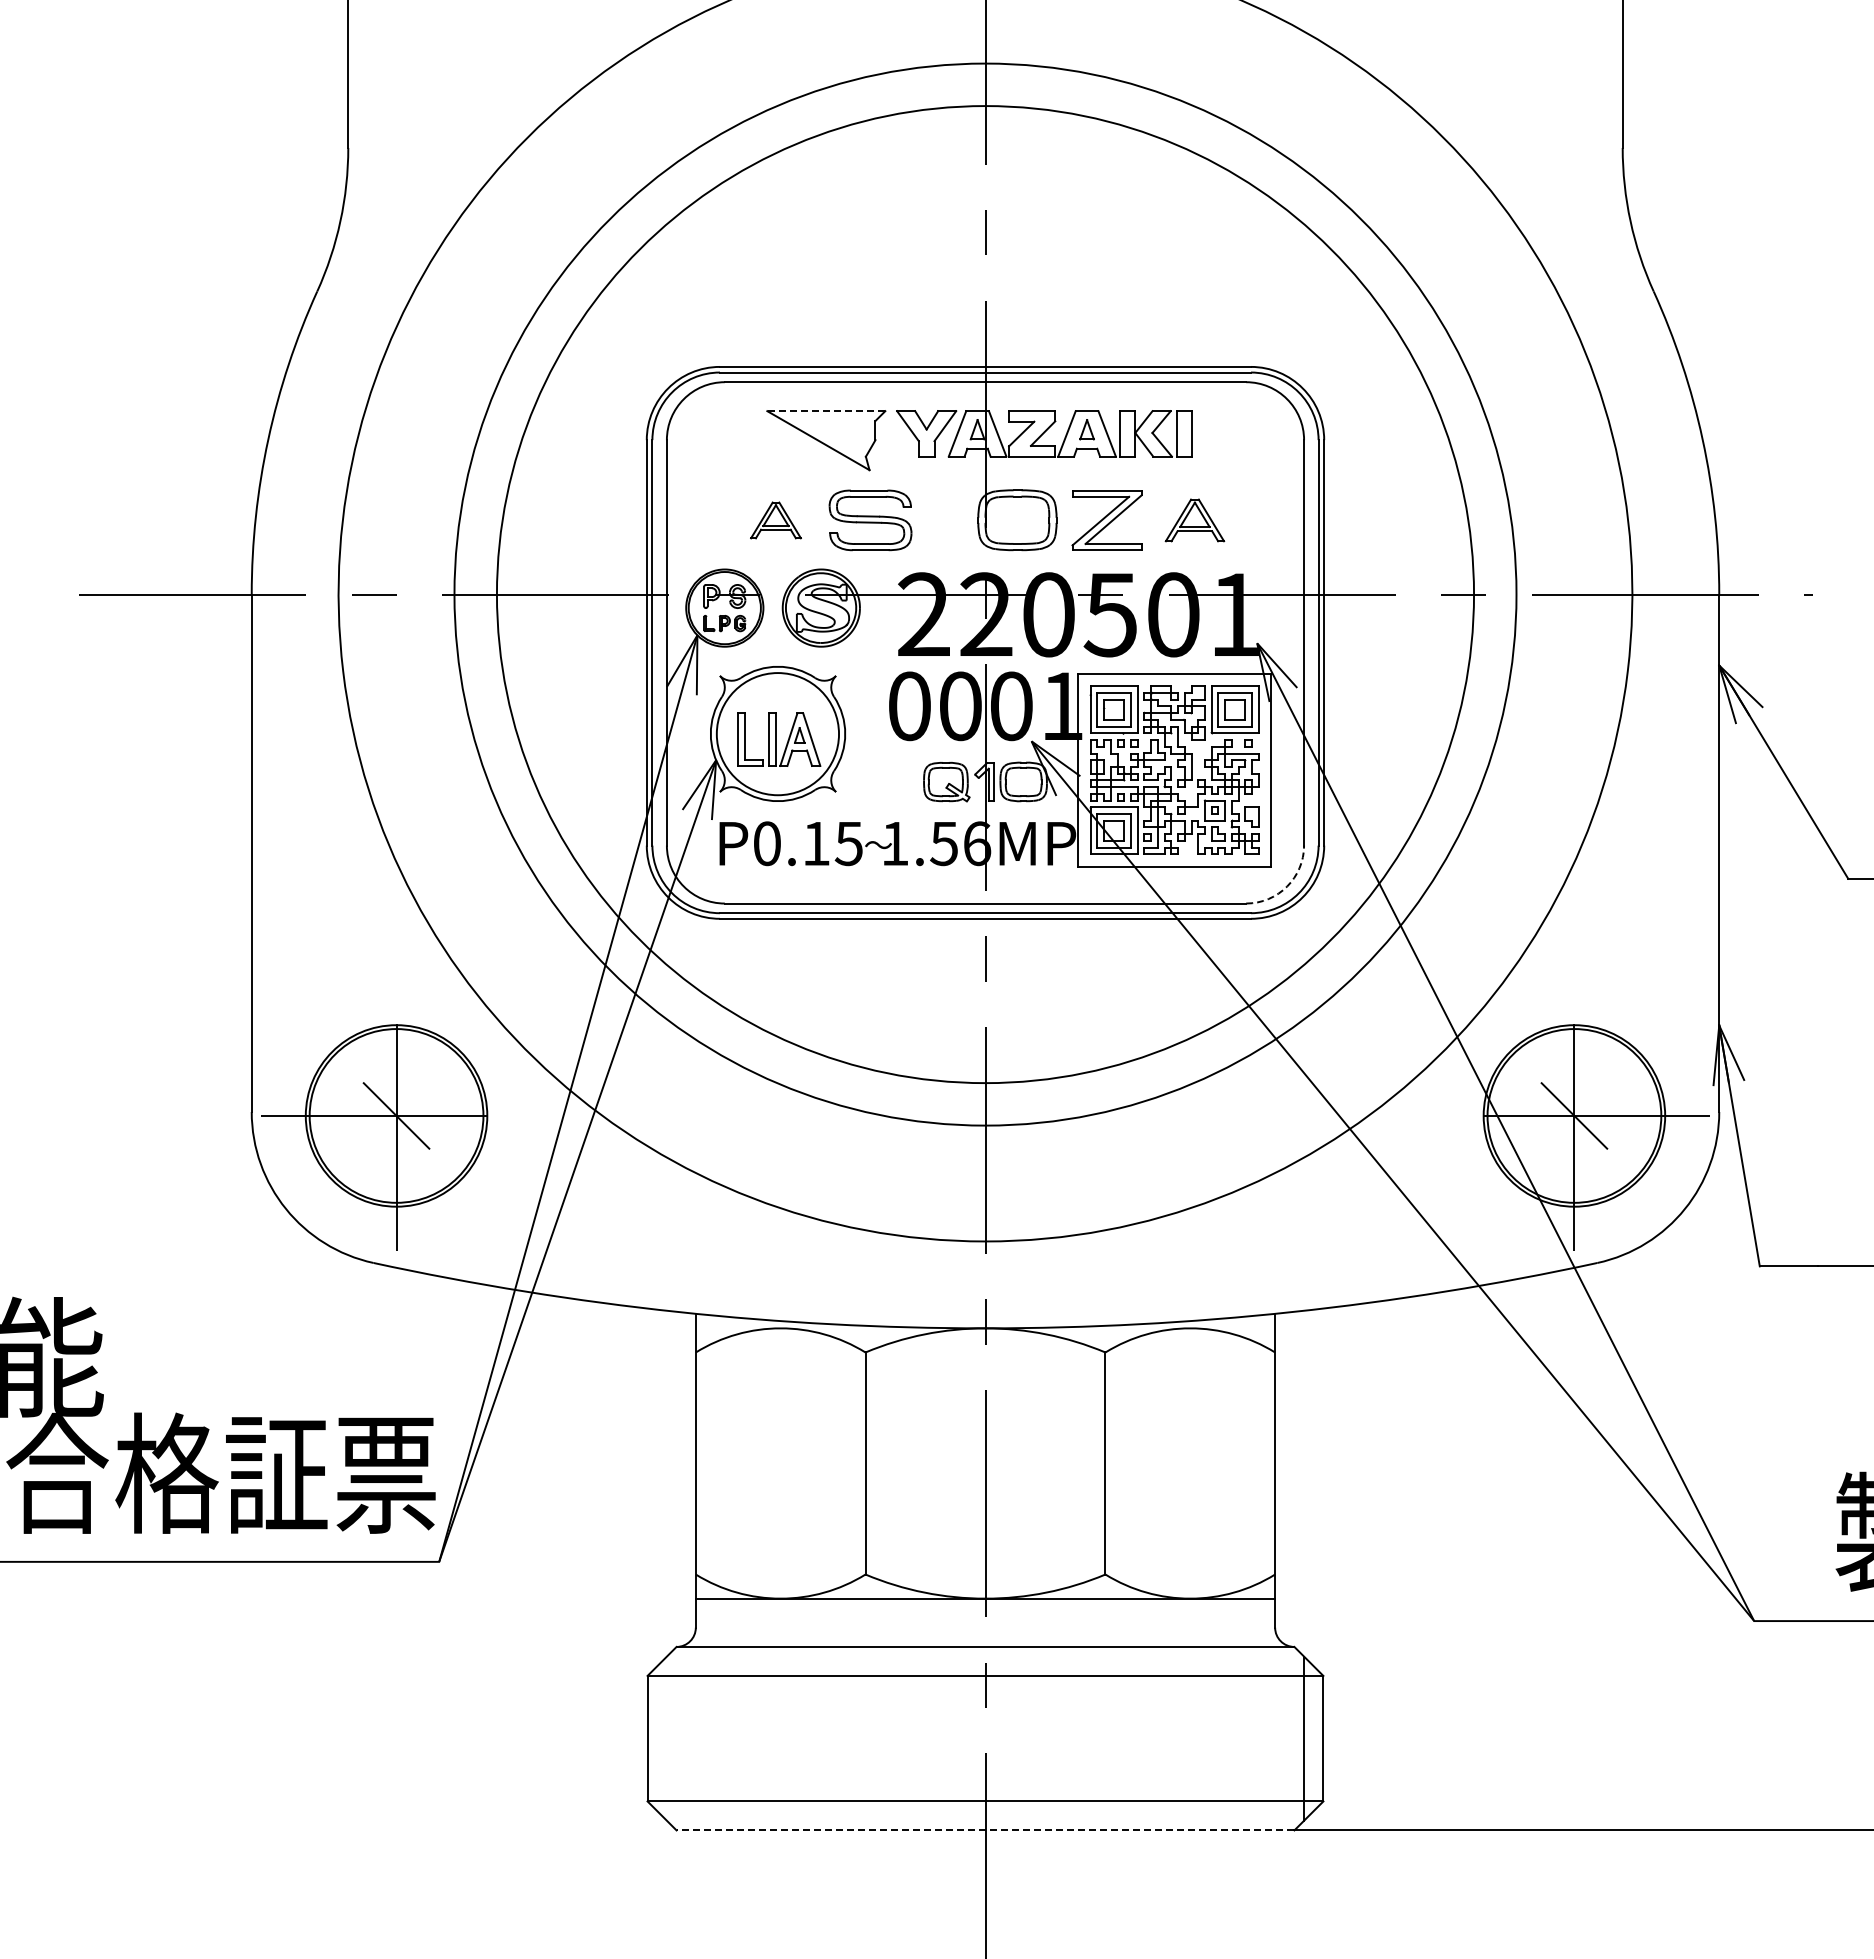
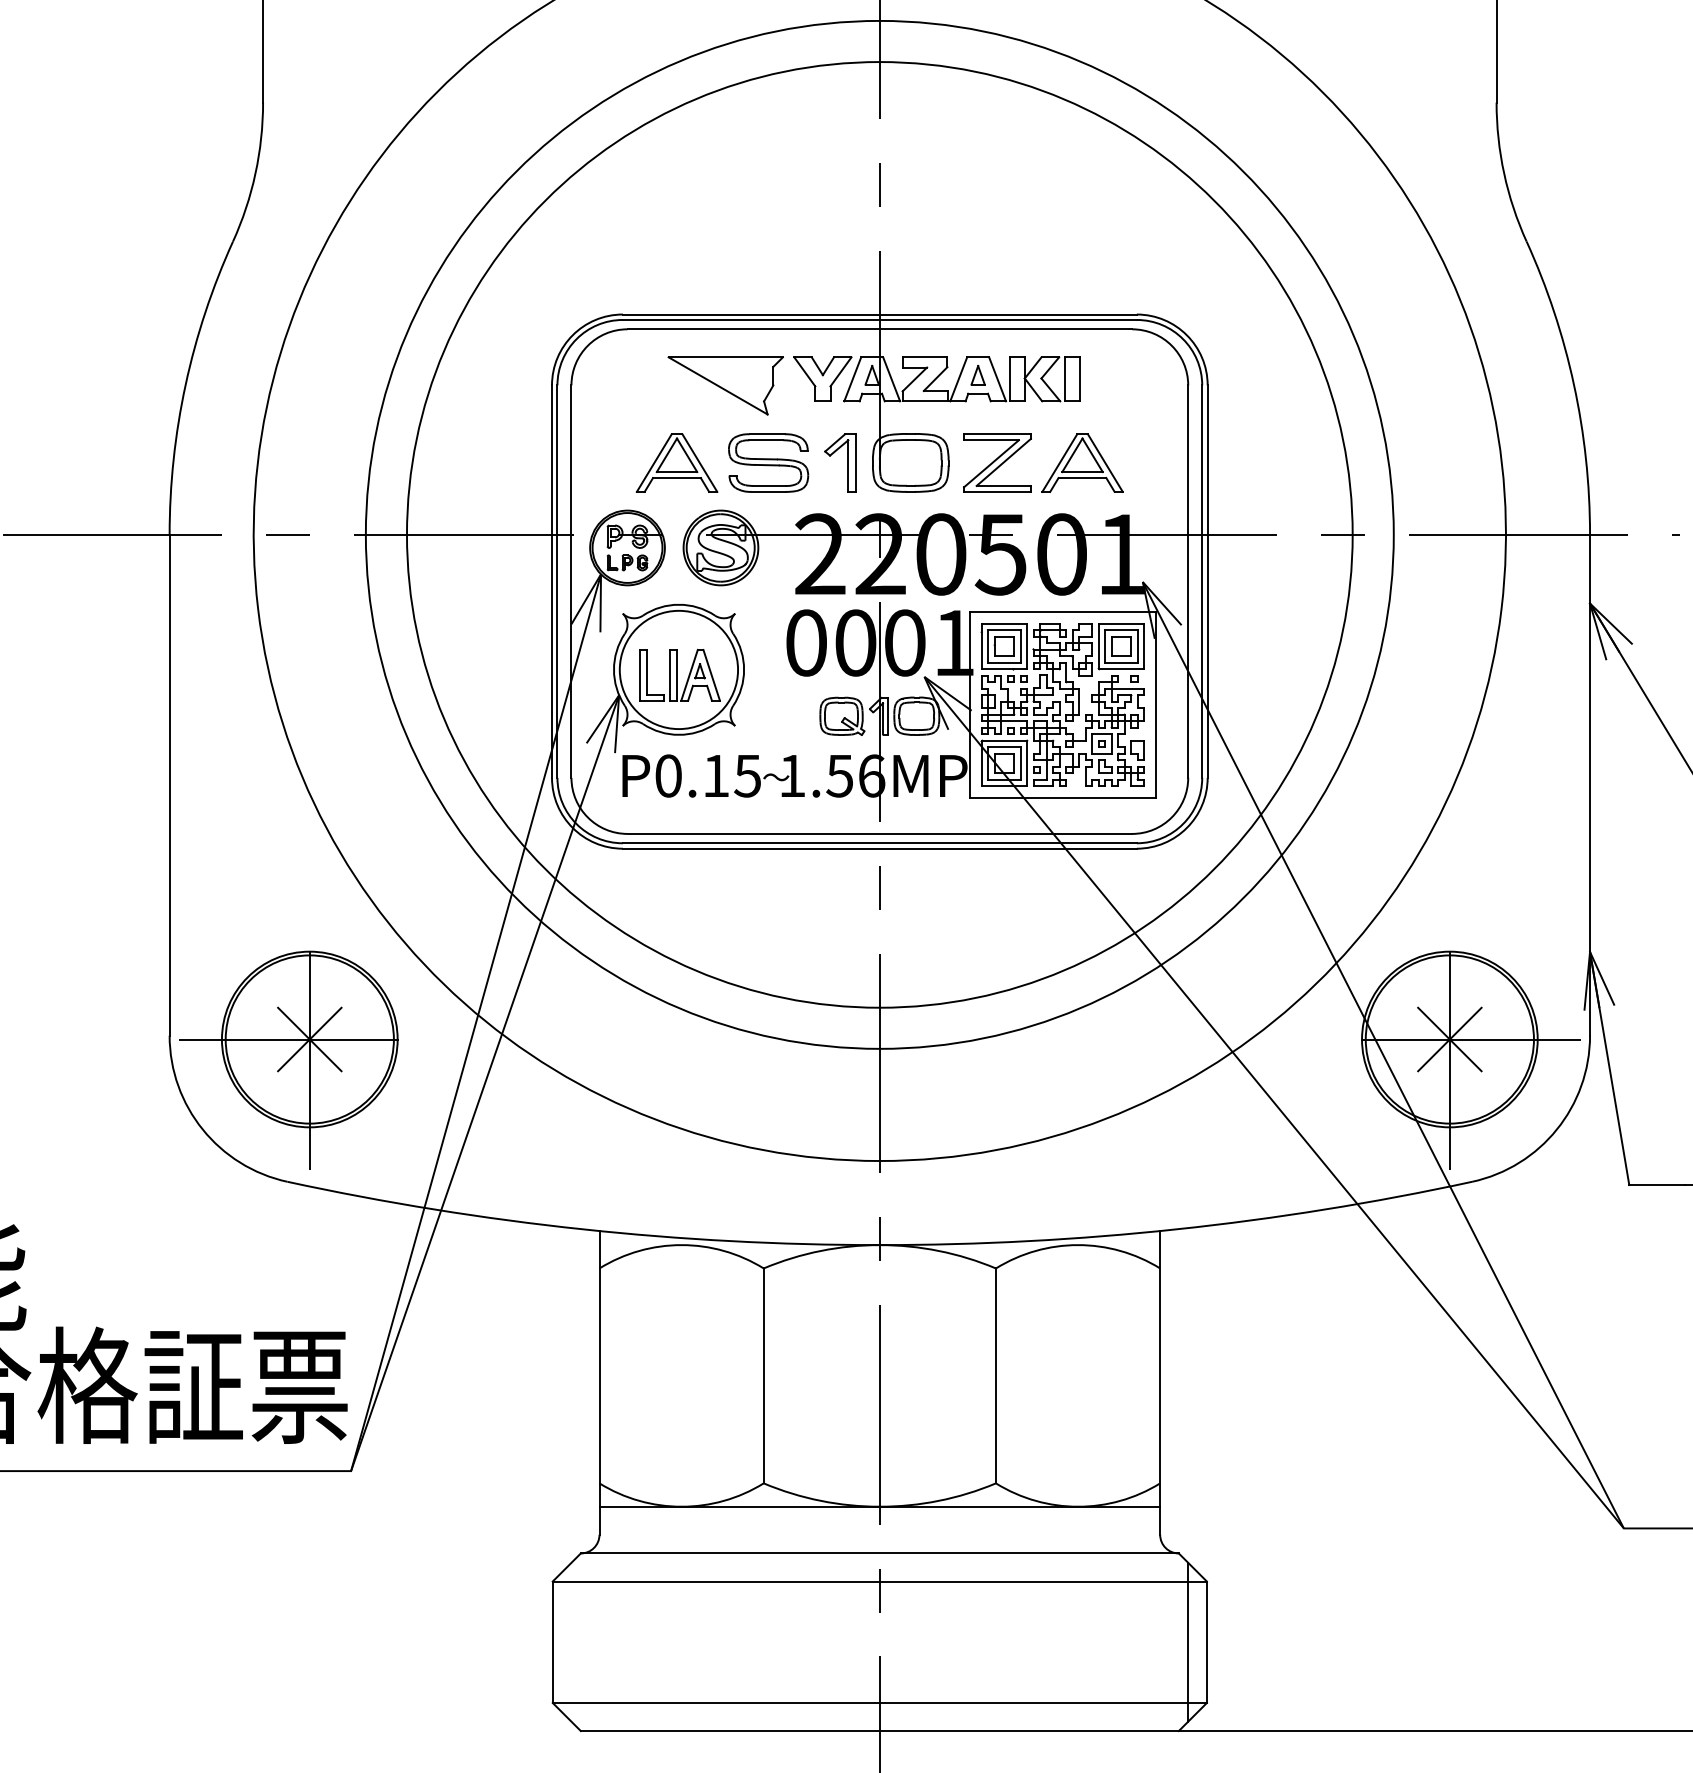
line: (825, 411) -> (724, 357), dashed -> solid
part: (952, 519) -> (847, 462), added
part: (775, 520) -> (676, 463), size x1.67
part: (1194, 520) -> (1082, 463), size x1.43
arc: (1287, 886) -> (1172, 817), dashed -> solid
line: (396, 1115) -> (309, 1039), added
line: (1574, 1115) -> (1449, 1039), added
line: (985, 1830) -> (879, 1731), dashed -> solid

